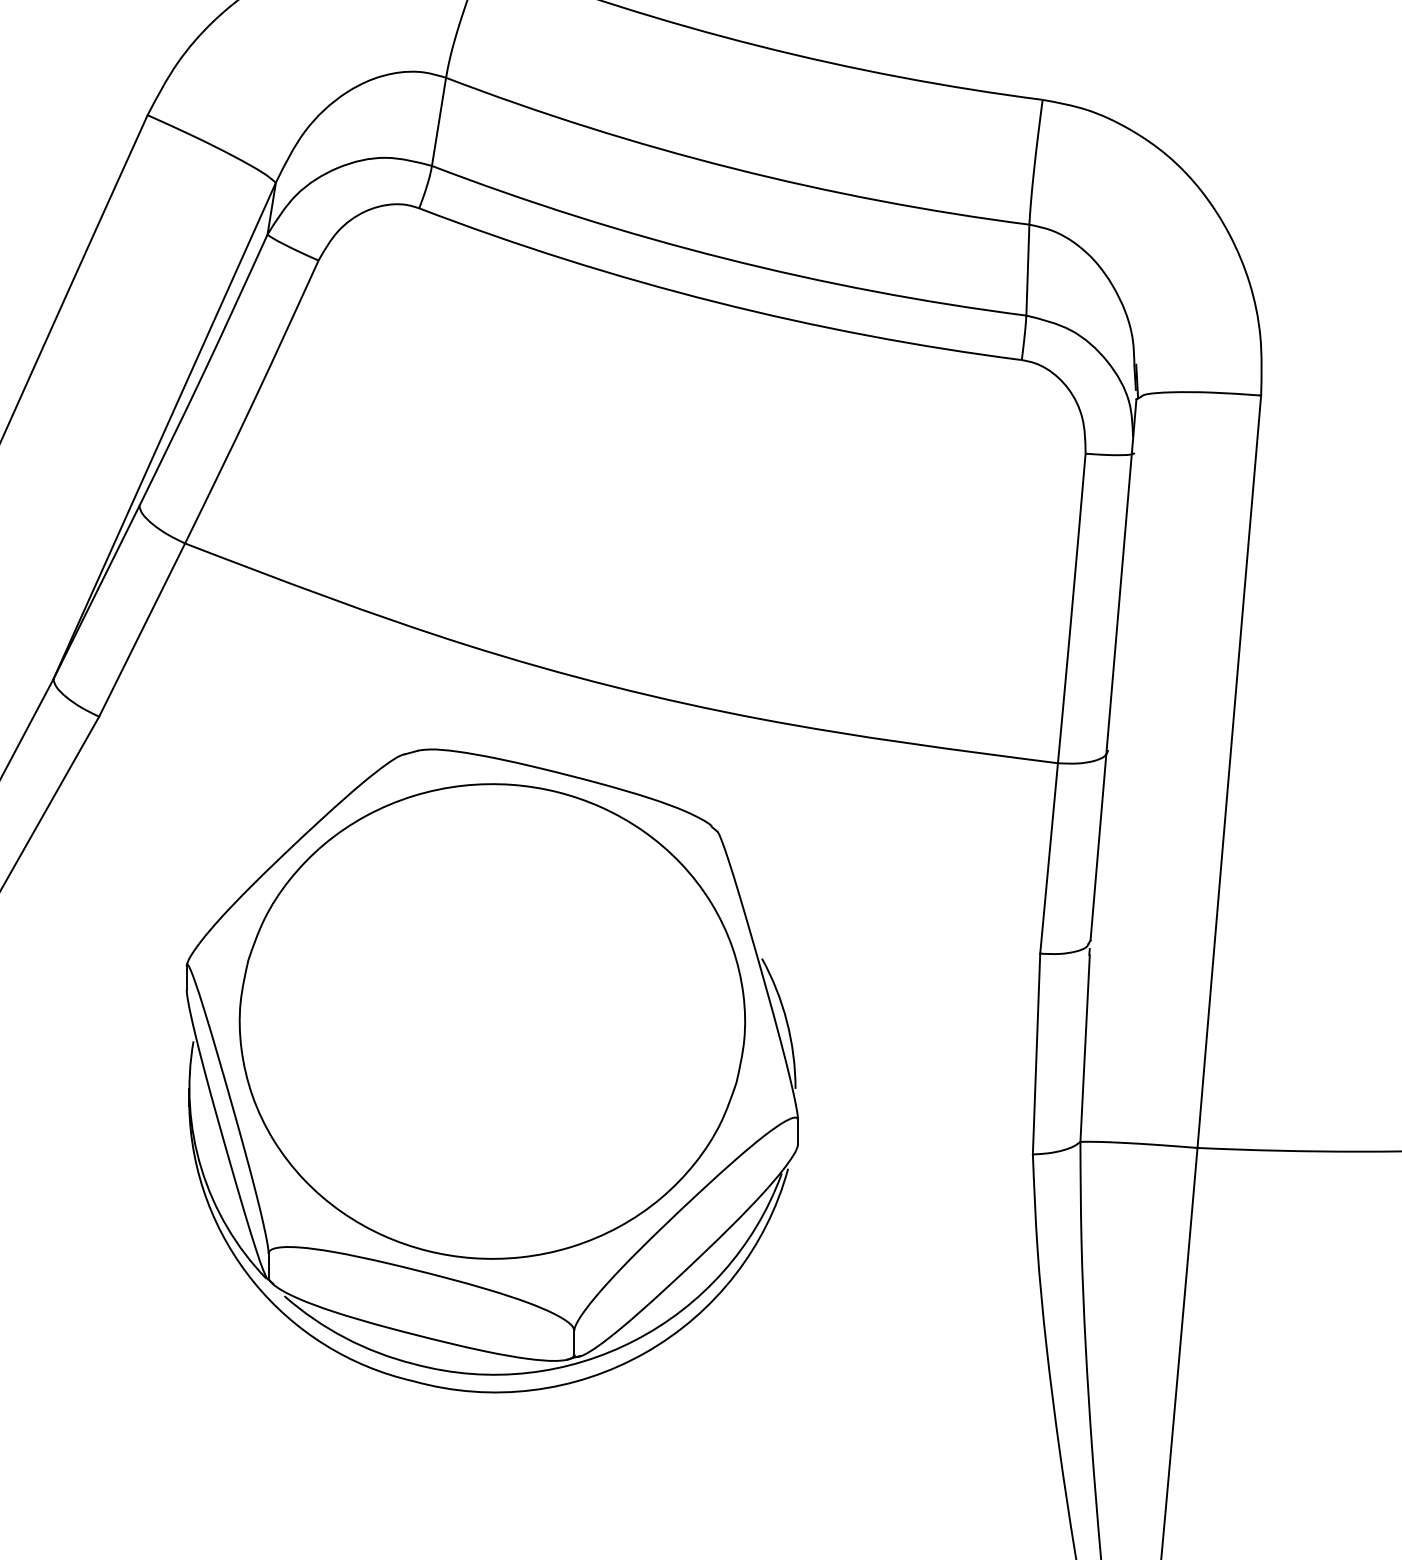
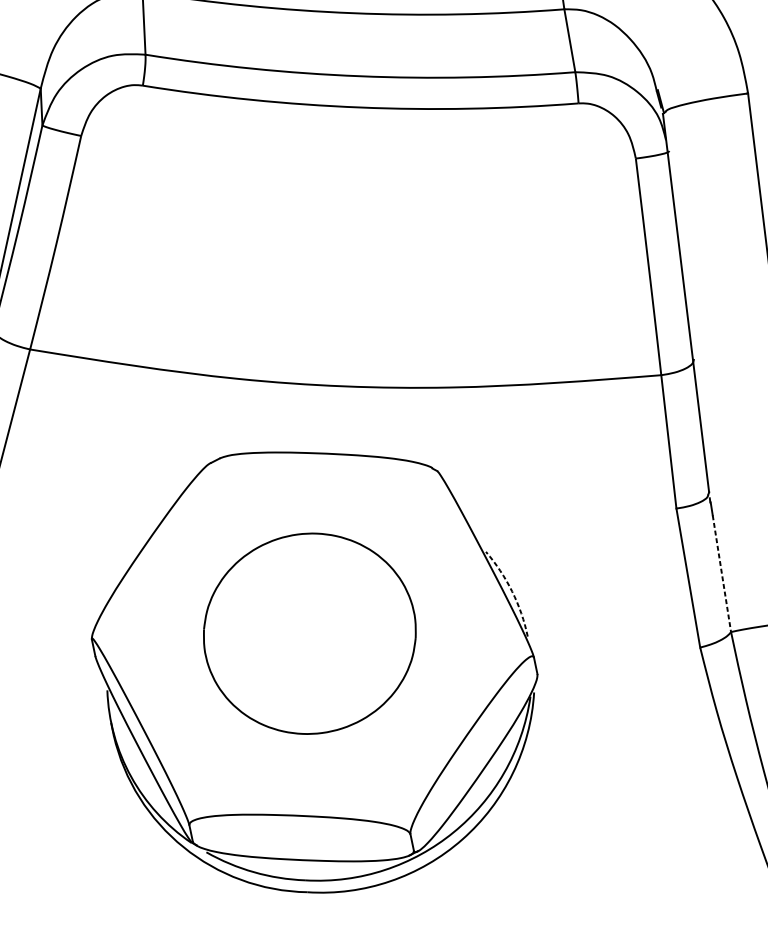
part: (492, 1021) -> (309, 633), size x0.6
arc: (786, 1021) -> (511, 591), solid -> dashed
line: (1084, 1058) -> (721, 574), solid -> dashed

